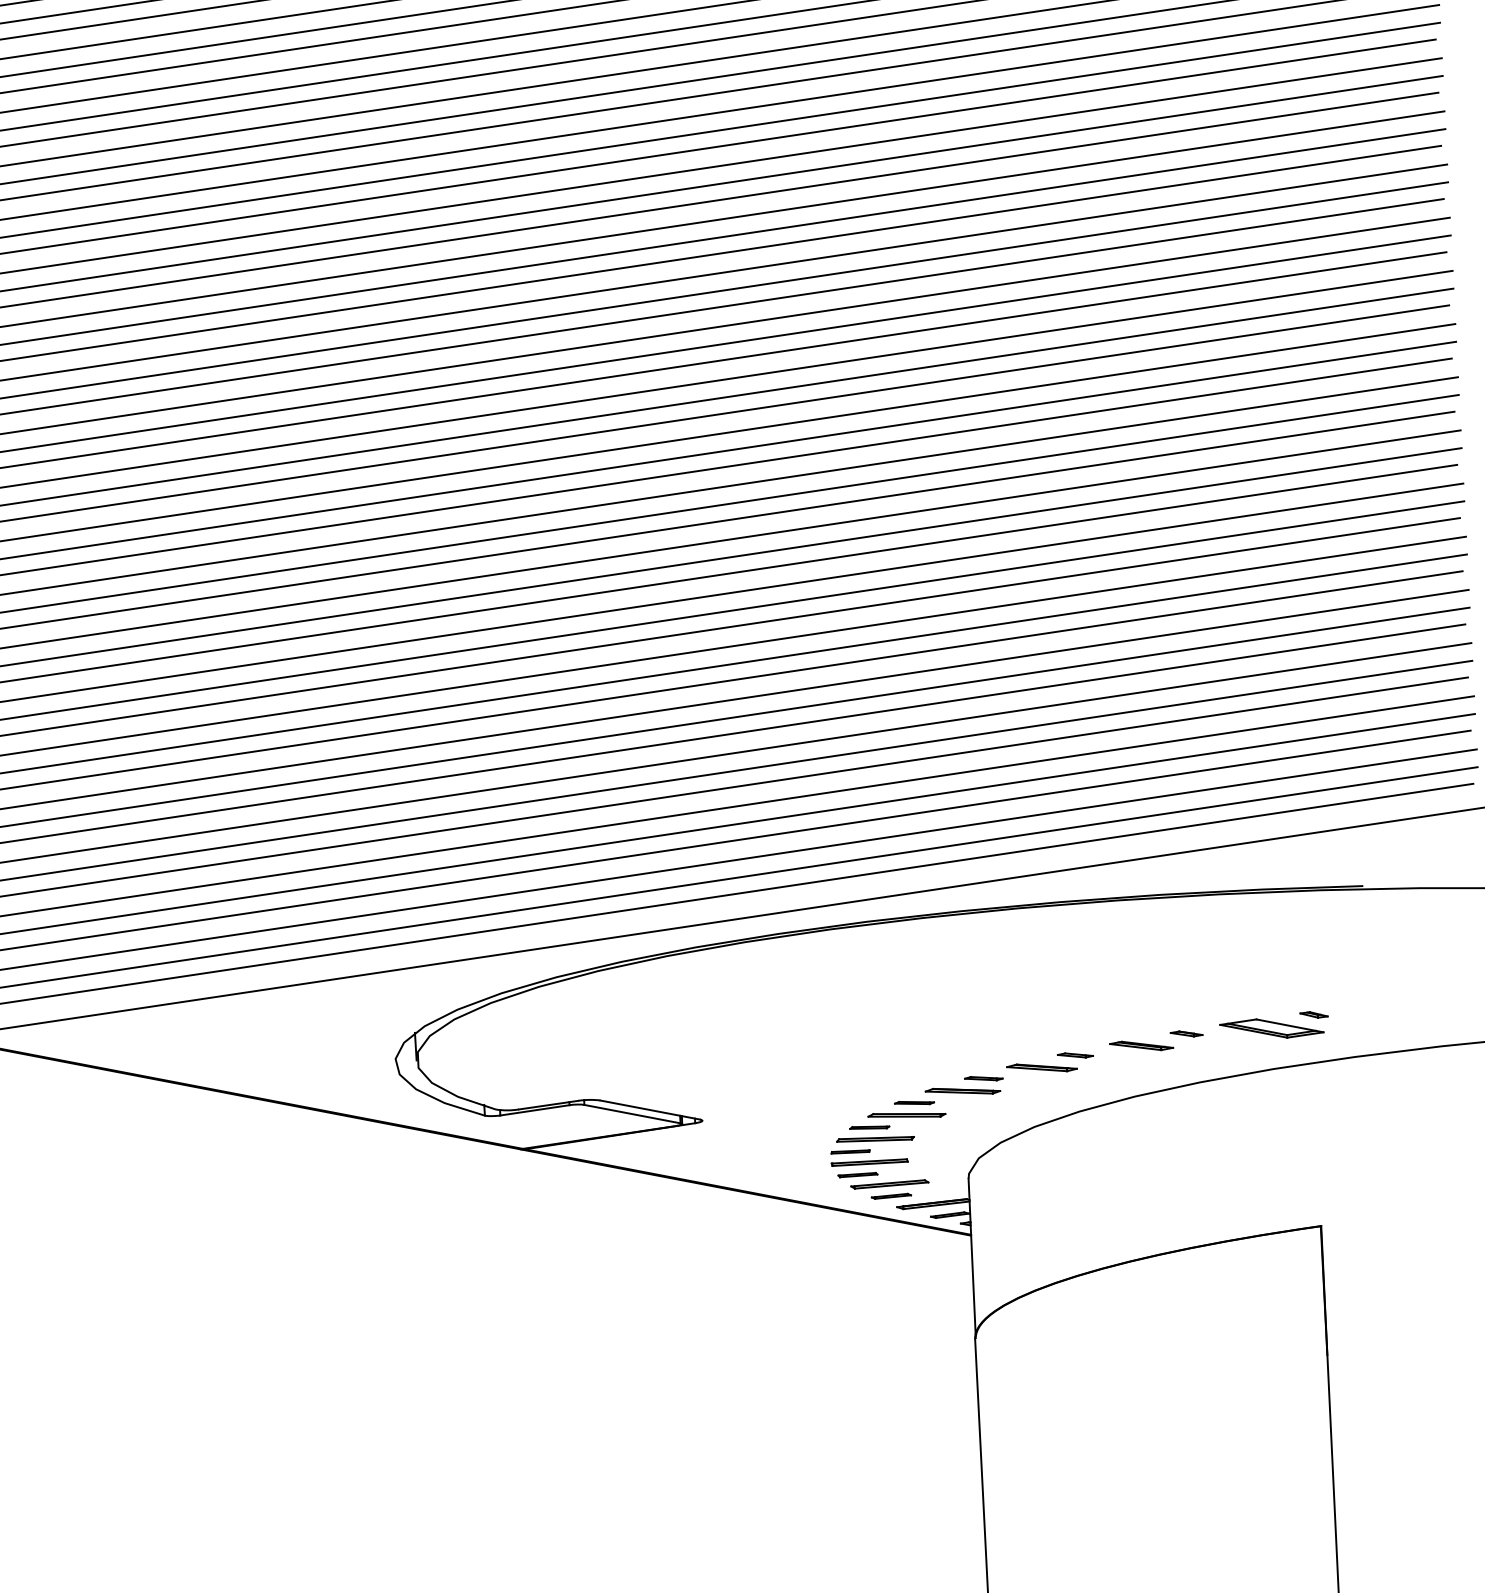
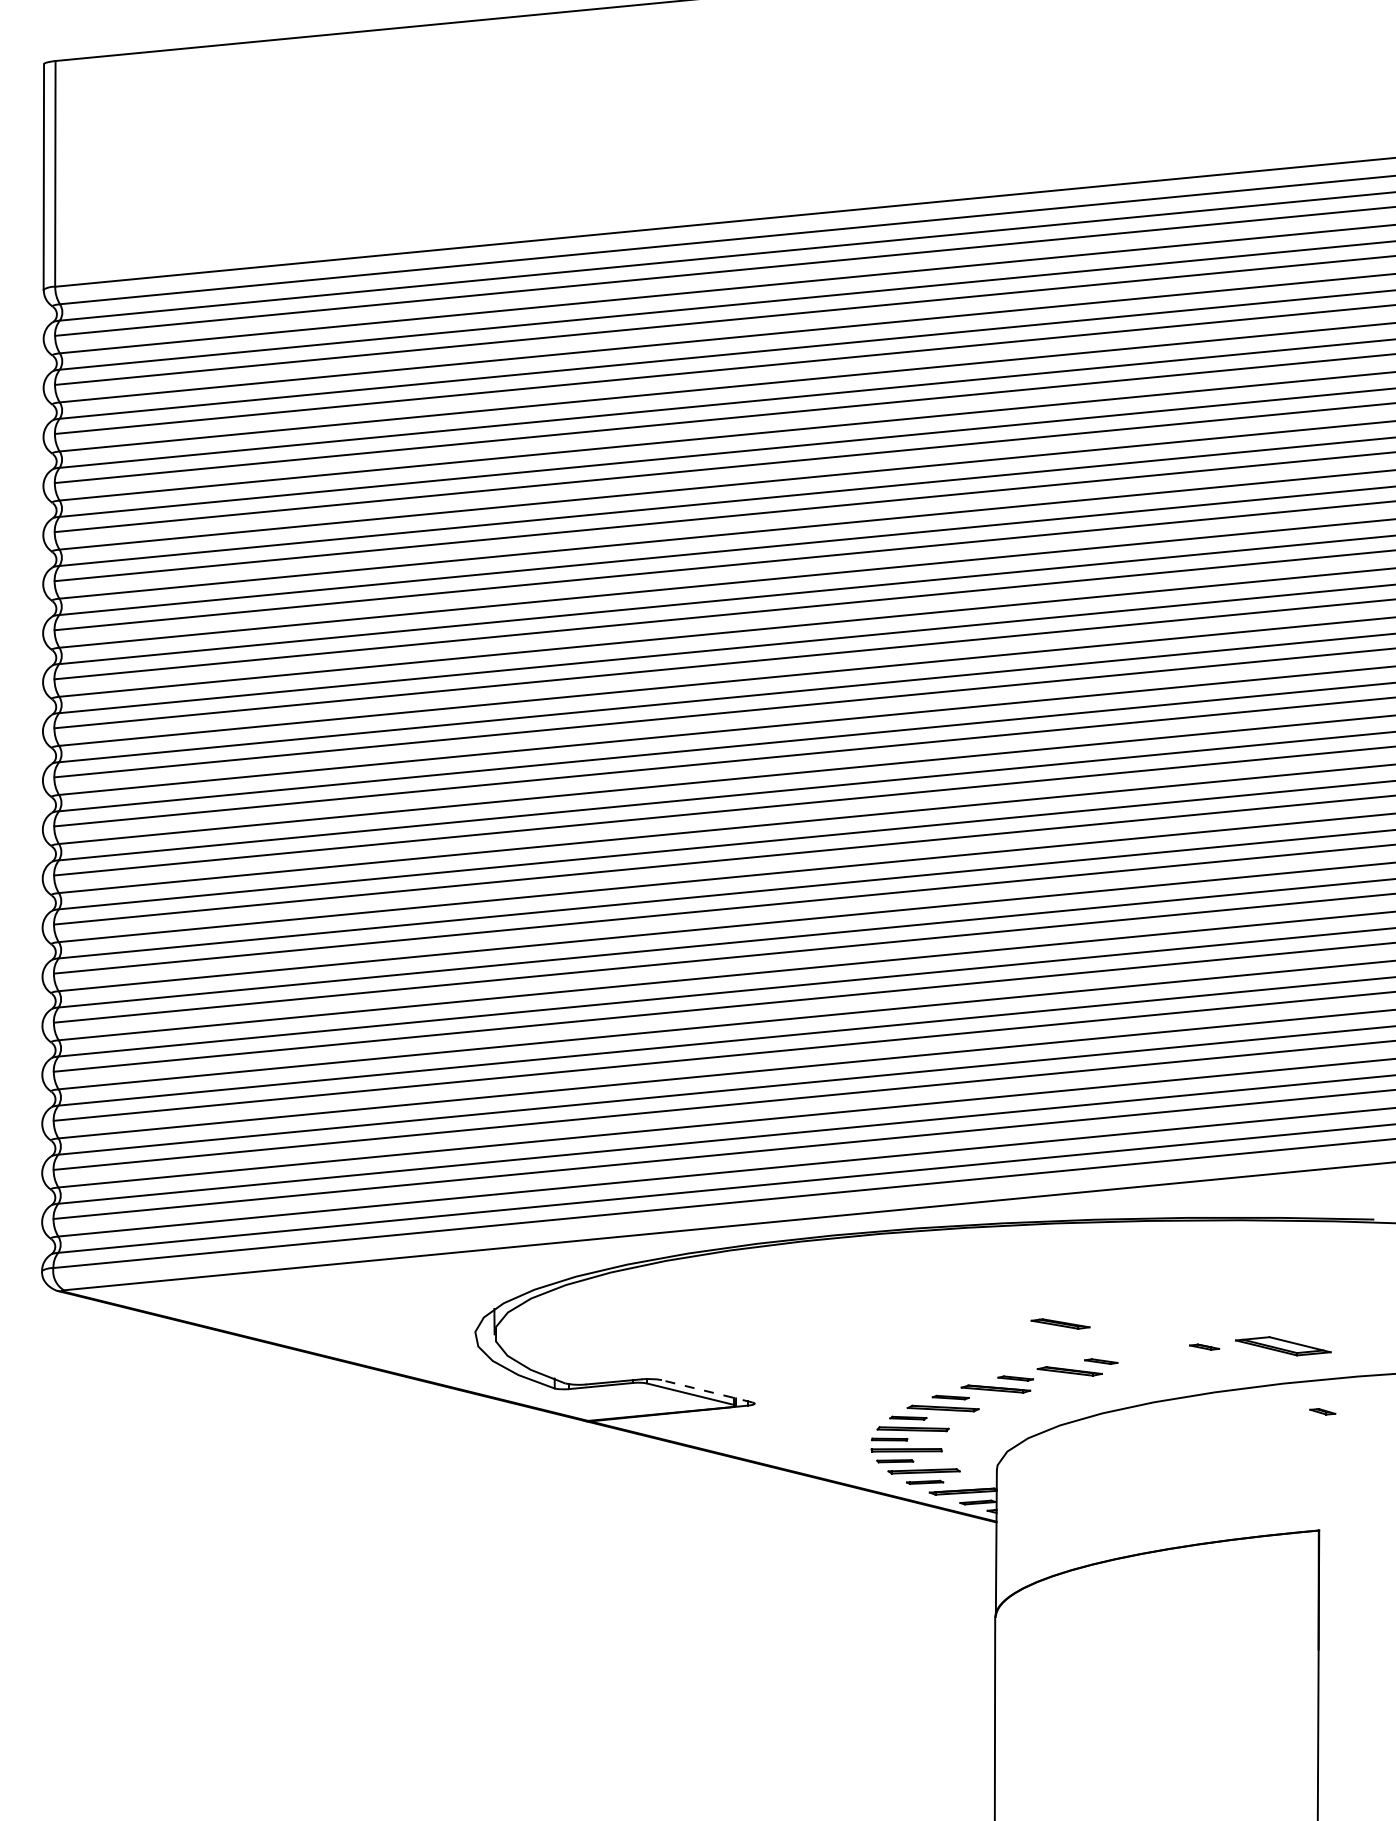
part: (1313, 1014) -> (1322, 1411), moved
part: (1141, 1045) -> (1060, 1323), moved
line: (650, 1110) -> (707, 1391), solid -> dashed

